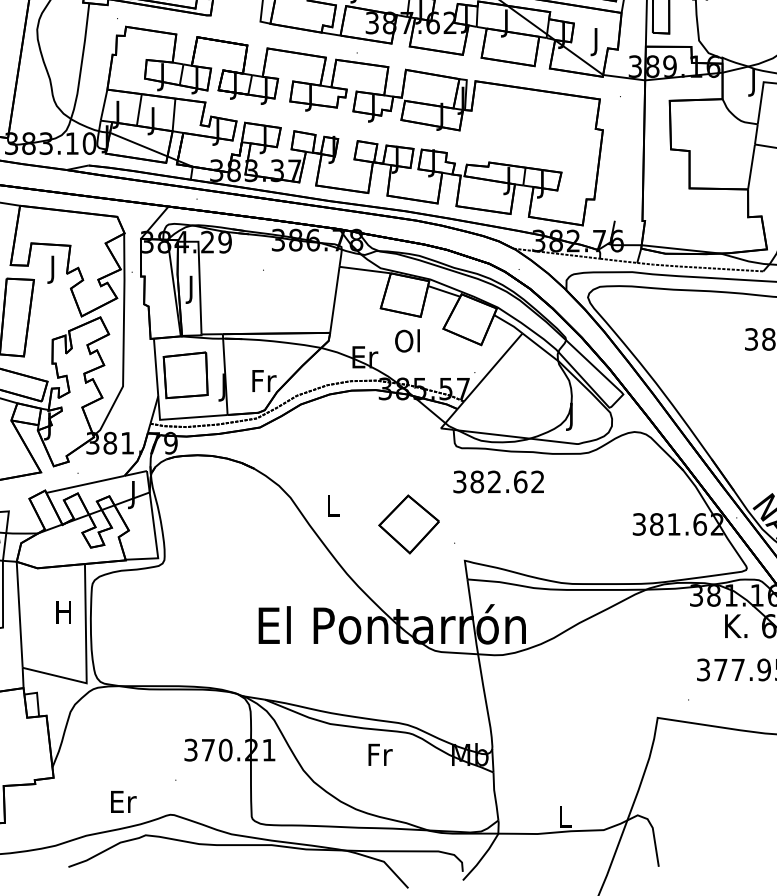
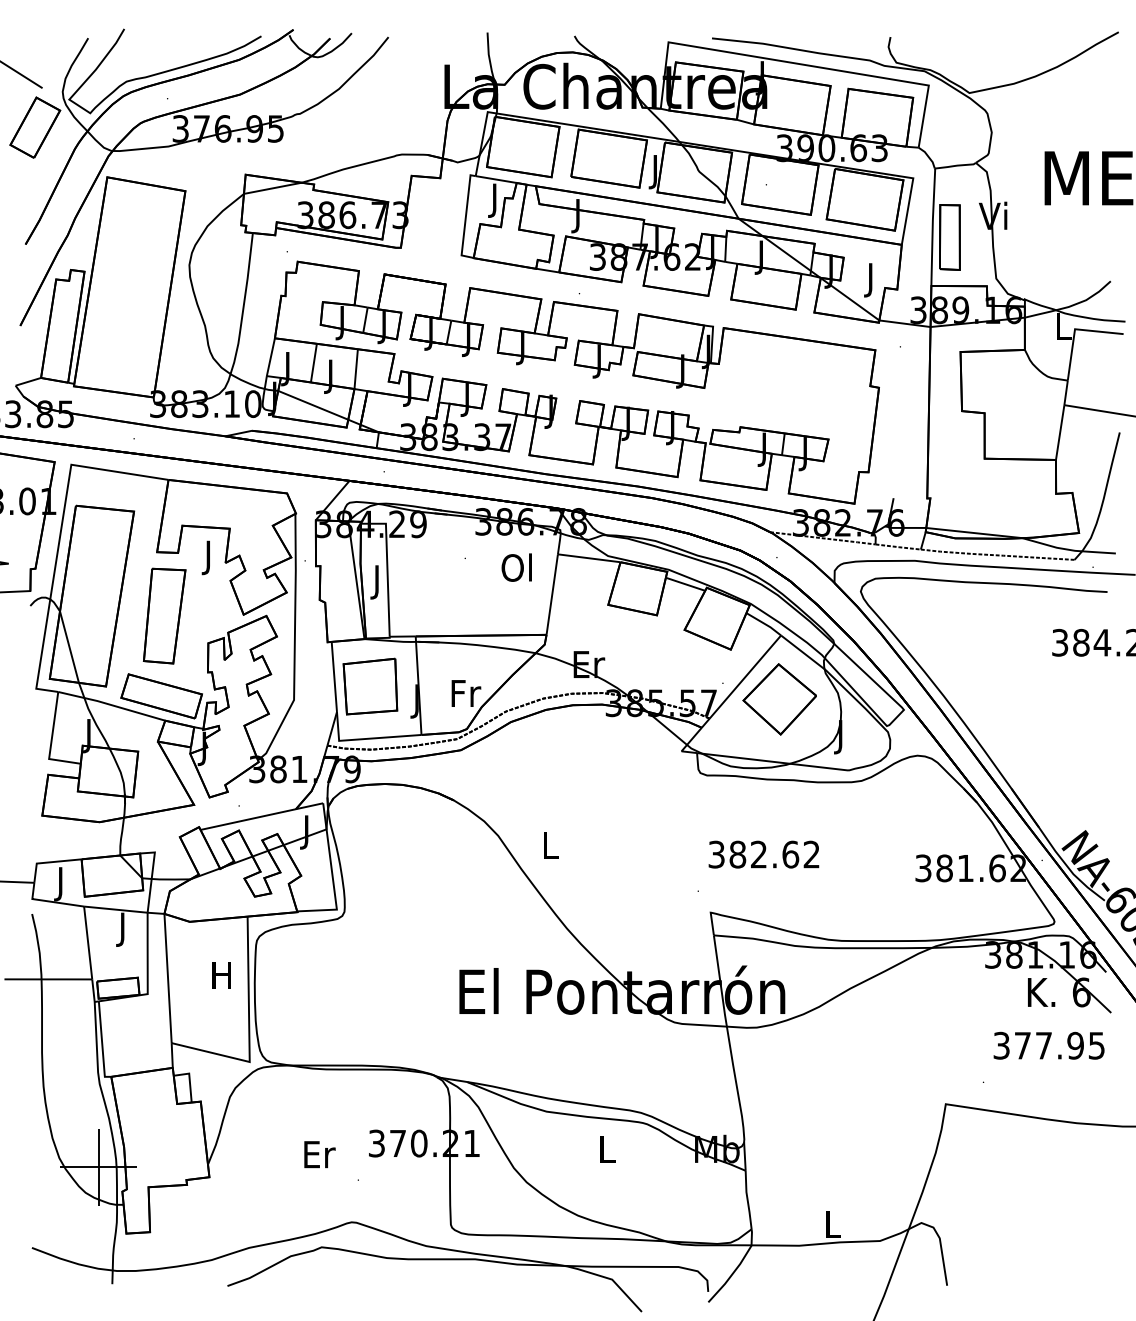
text: (754, 82) -> (1063, 329), J -> L
text: (407, 340) -> (516, 567), moved
text: (498, 481) -> (763, 854), moved
part: (408, 524) -> (779, 699), moved
text: (380, 754) -> (607, 1148), Fr -> L
text: (123, 801) -> (319, 1154), moved

